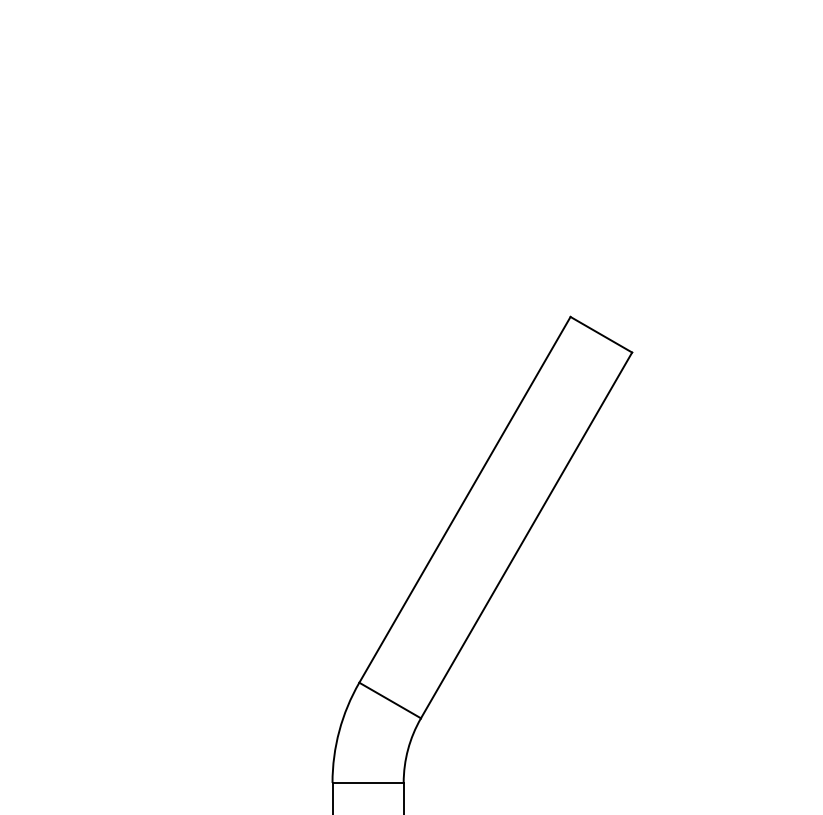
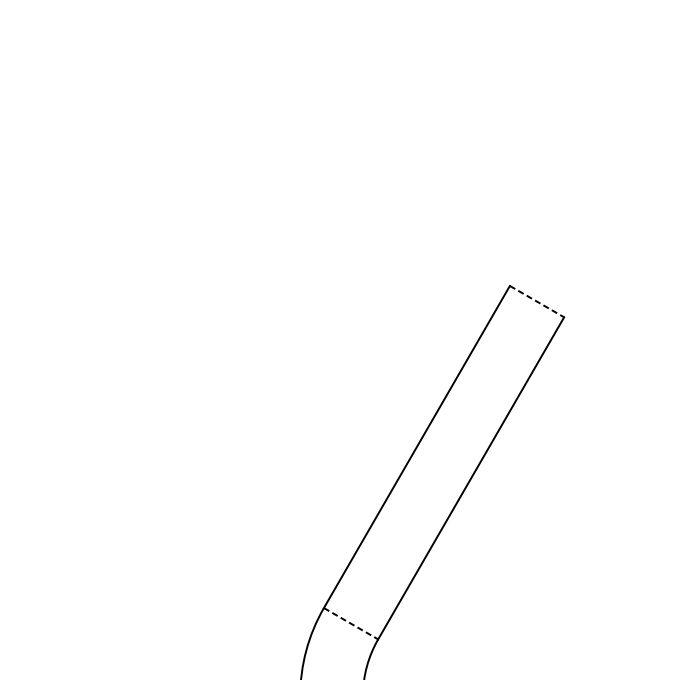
line: (601, 334) -> (537, 301), solid -> dashed
line: (390, 700) -> (351, 623), solid -> dashed

